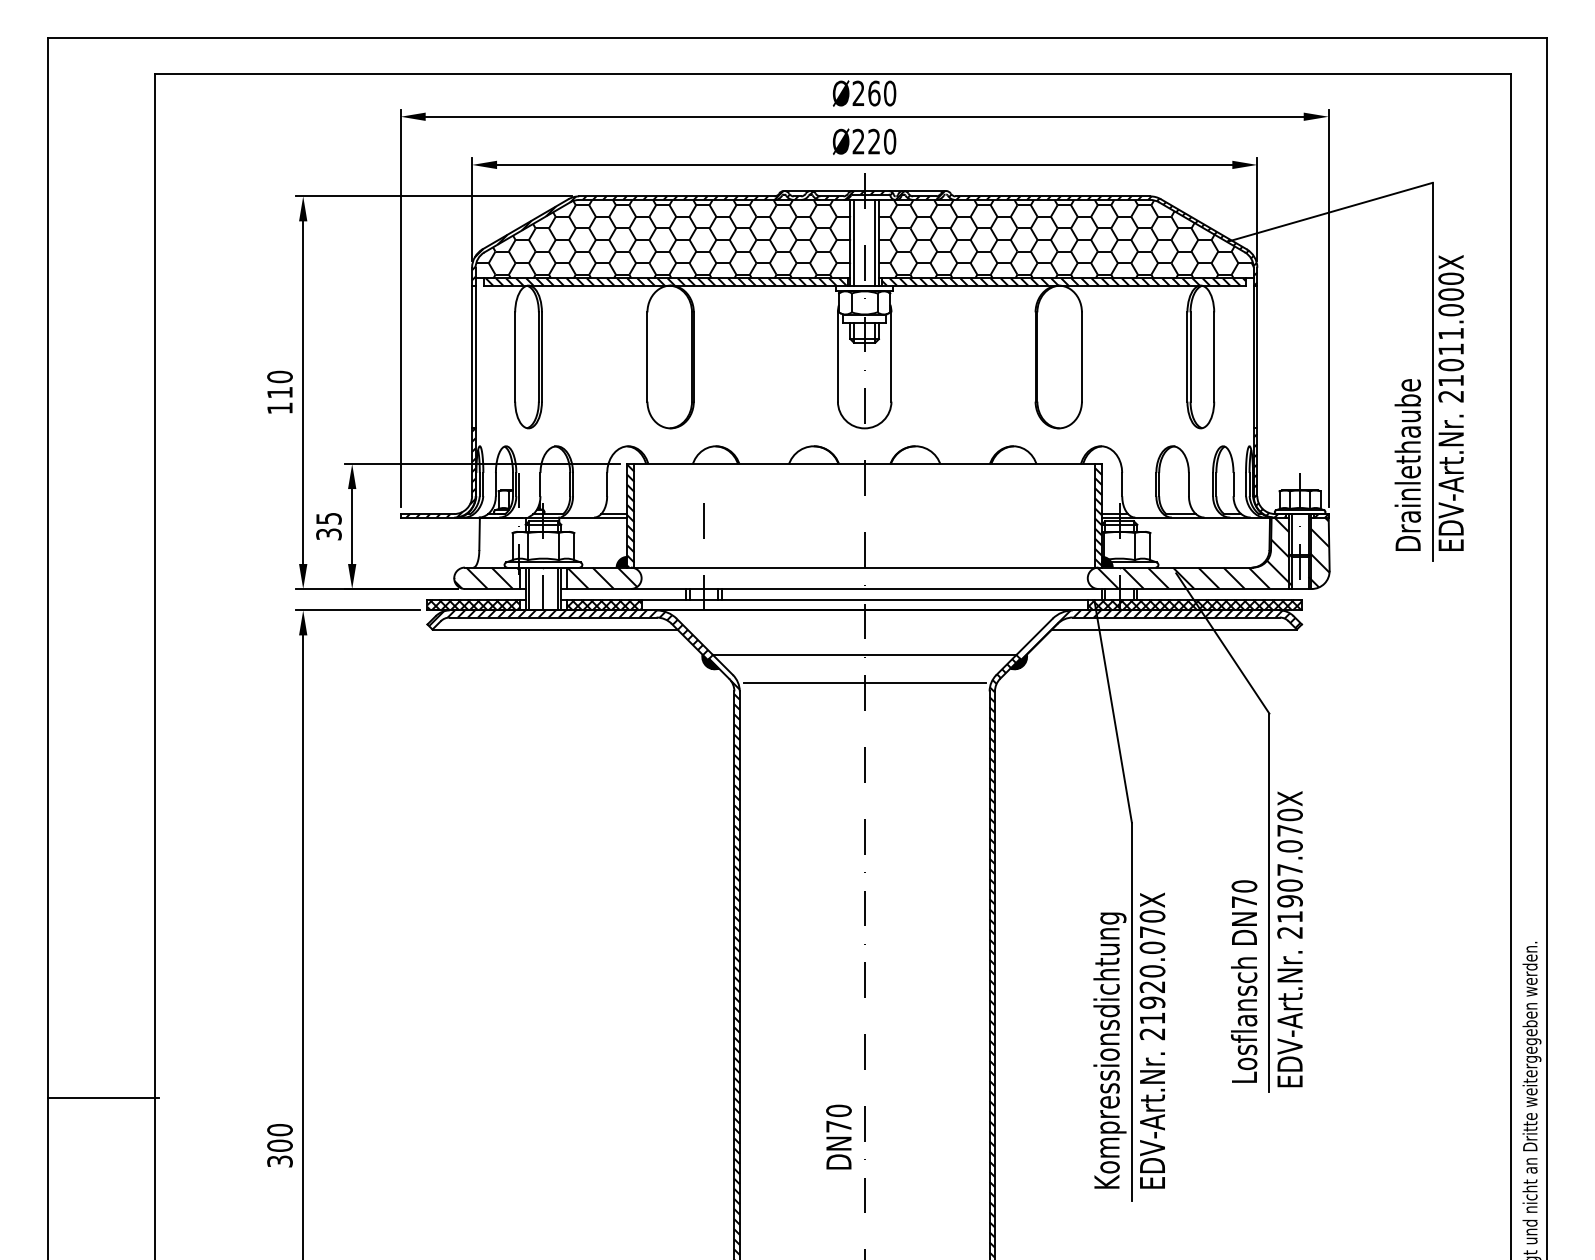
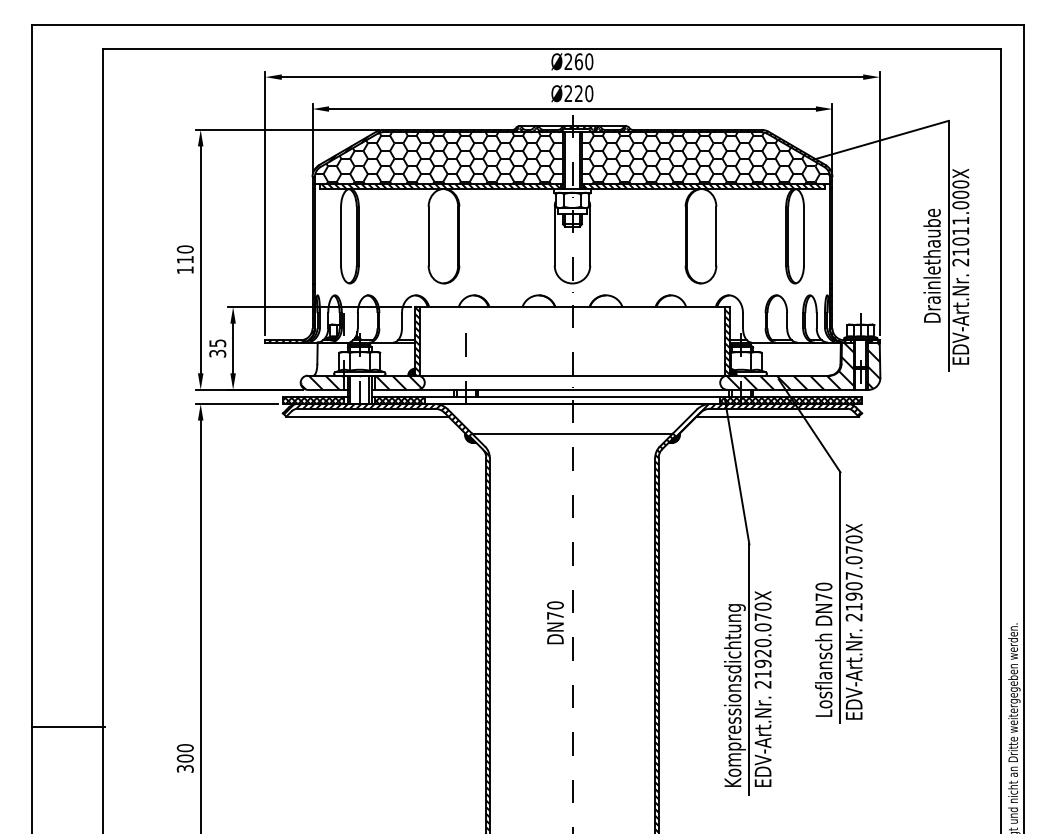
text: (1406, 464) -> (931, 265), moved
line: (864, 682) -> (572, 451), removed
text: (839, 1136) -> (555, 622), moved

